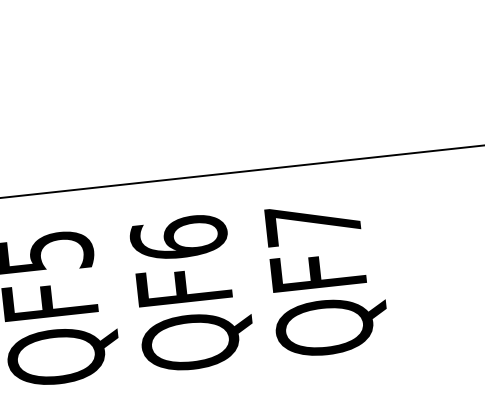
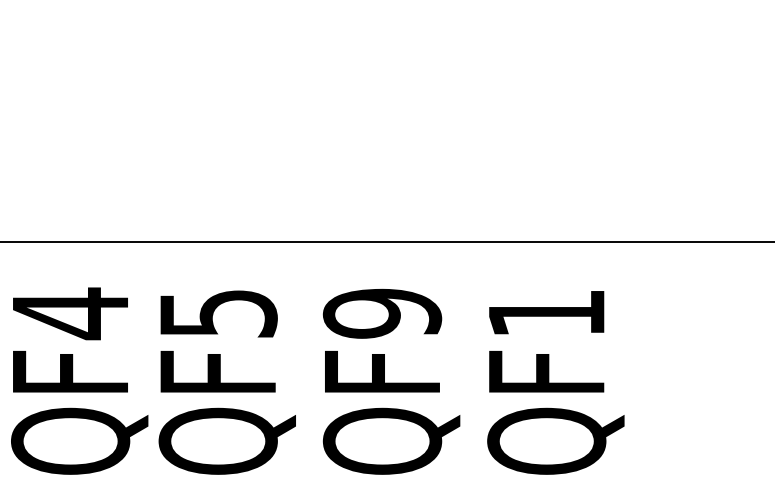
text: (312, 223) -> (546, 313), QF7 -> QF1
text: (179, 237) -> (382, 313), QF6 -> QF9

